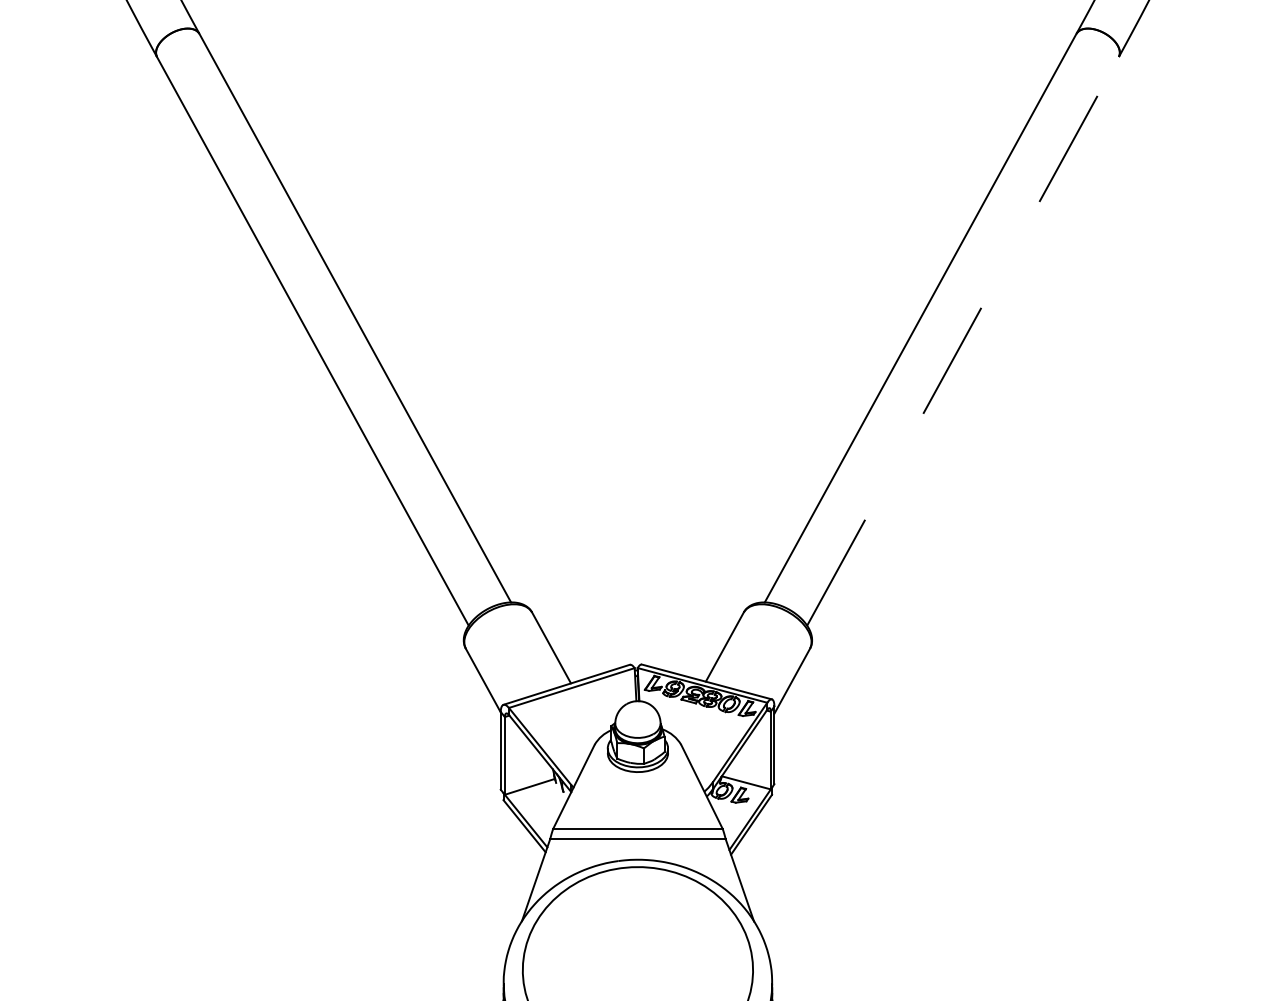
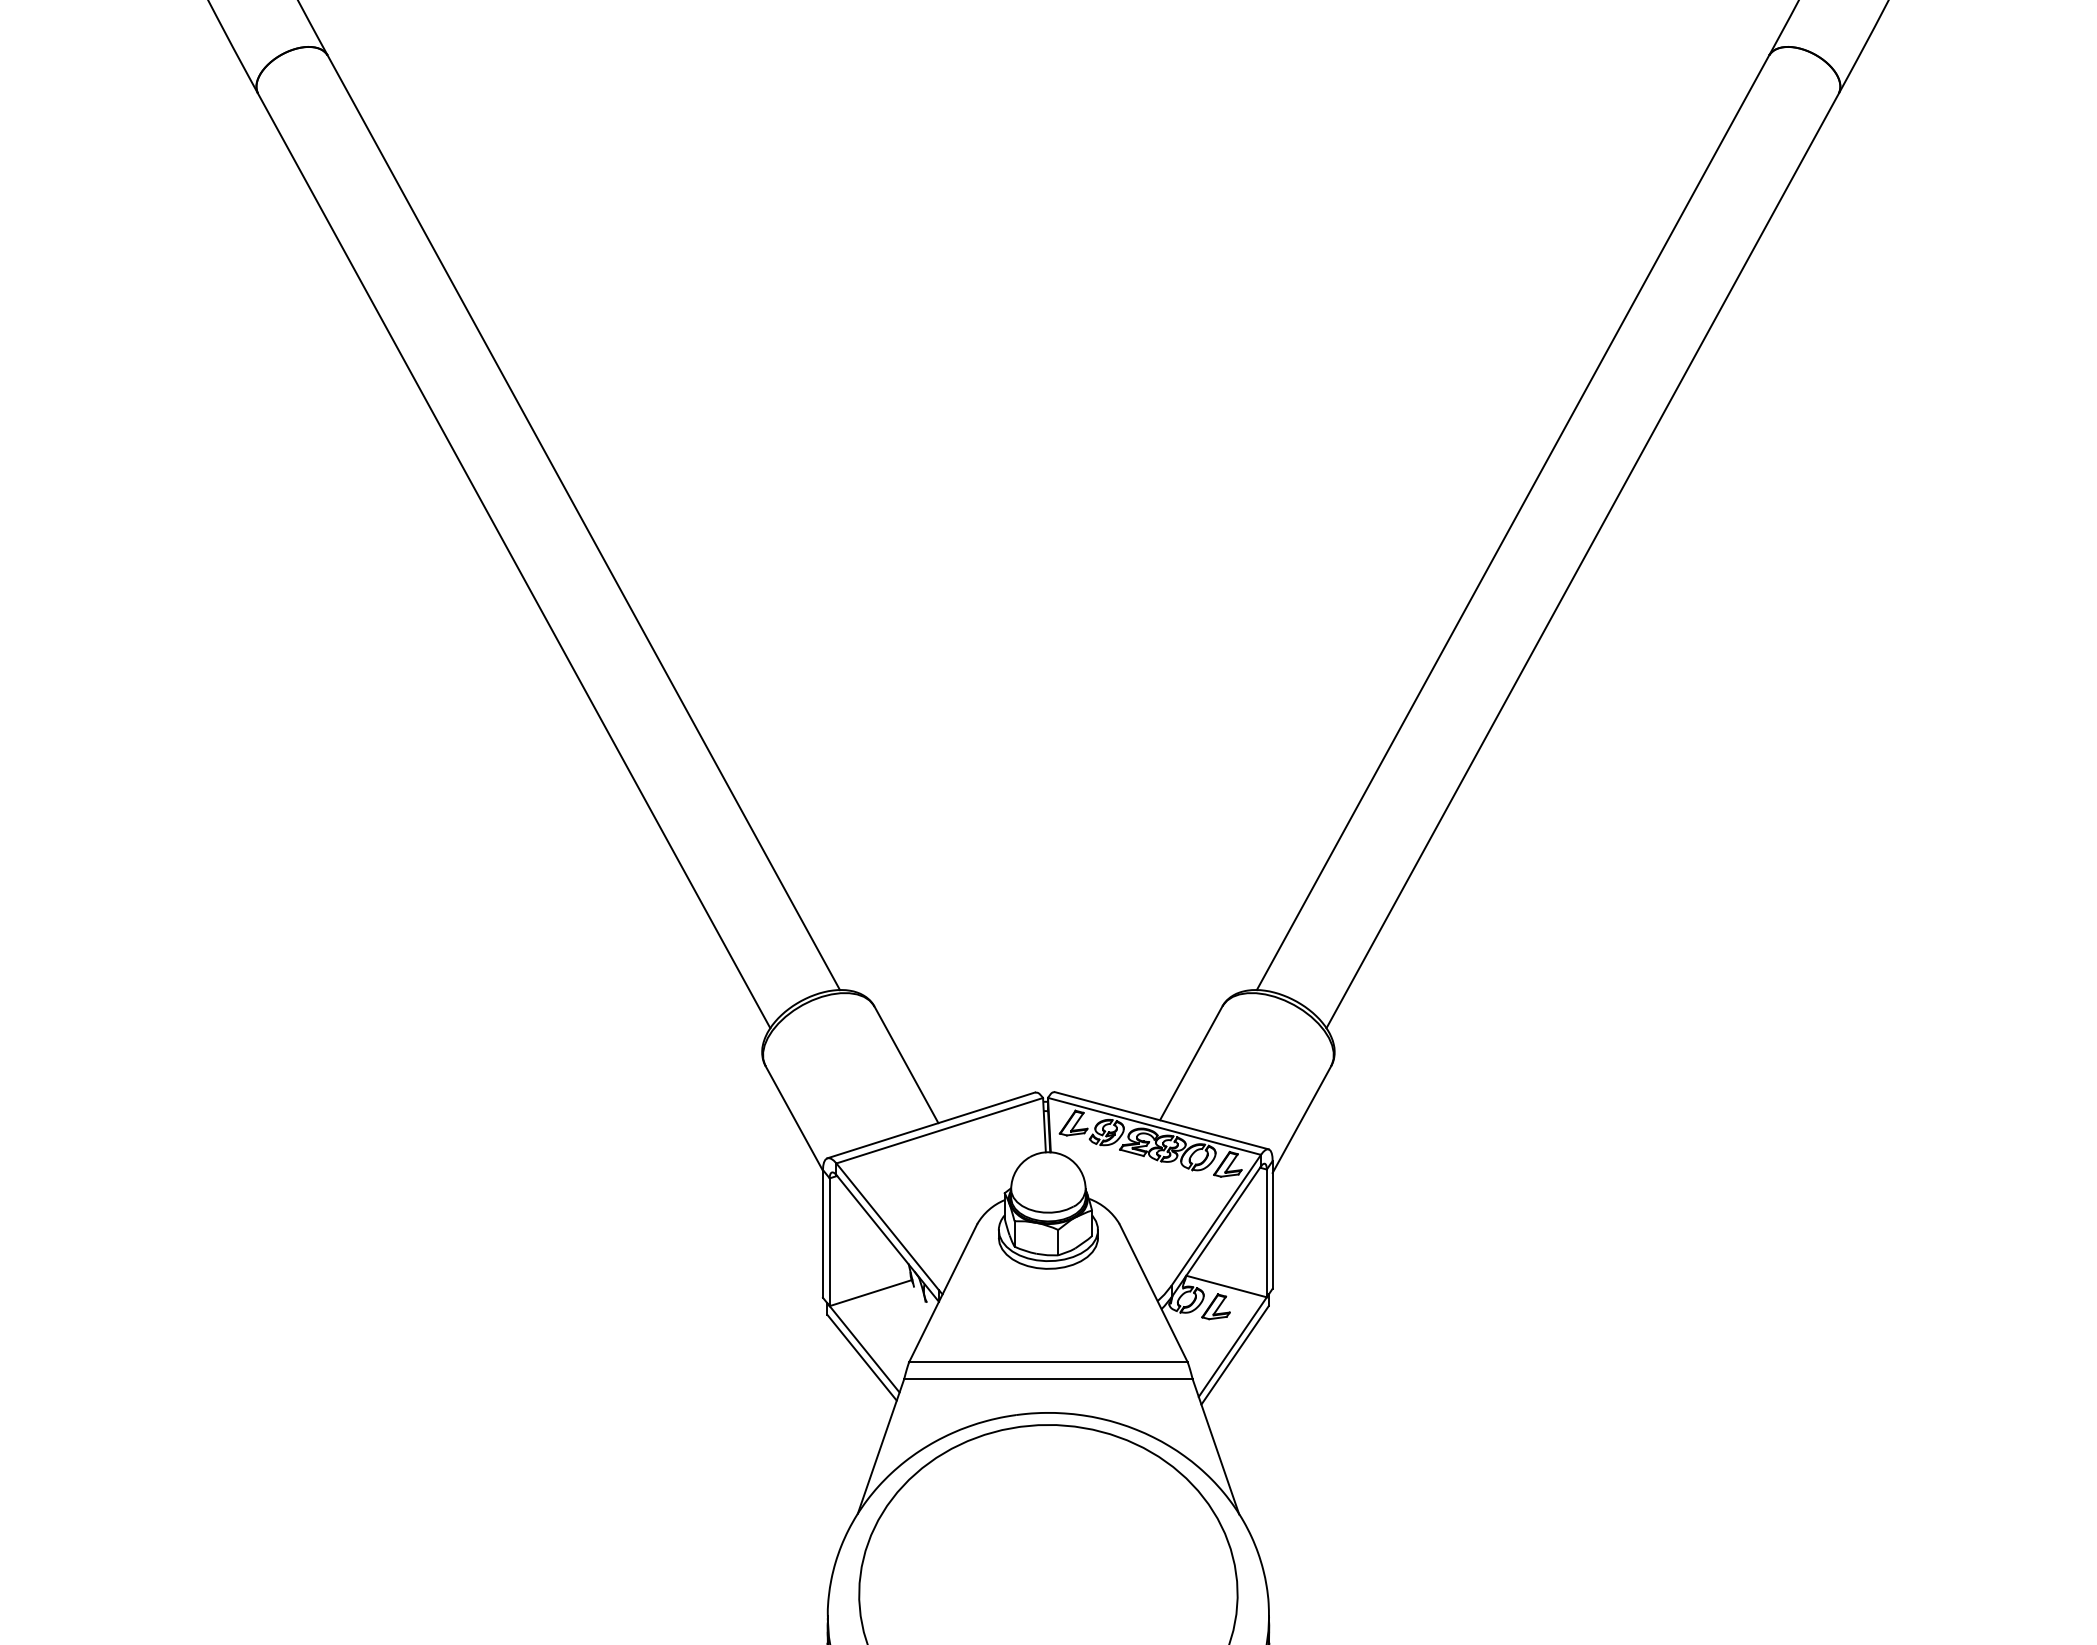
line: (963, 340) -> (1583, 559), dashed -> solid

